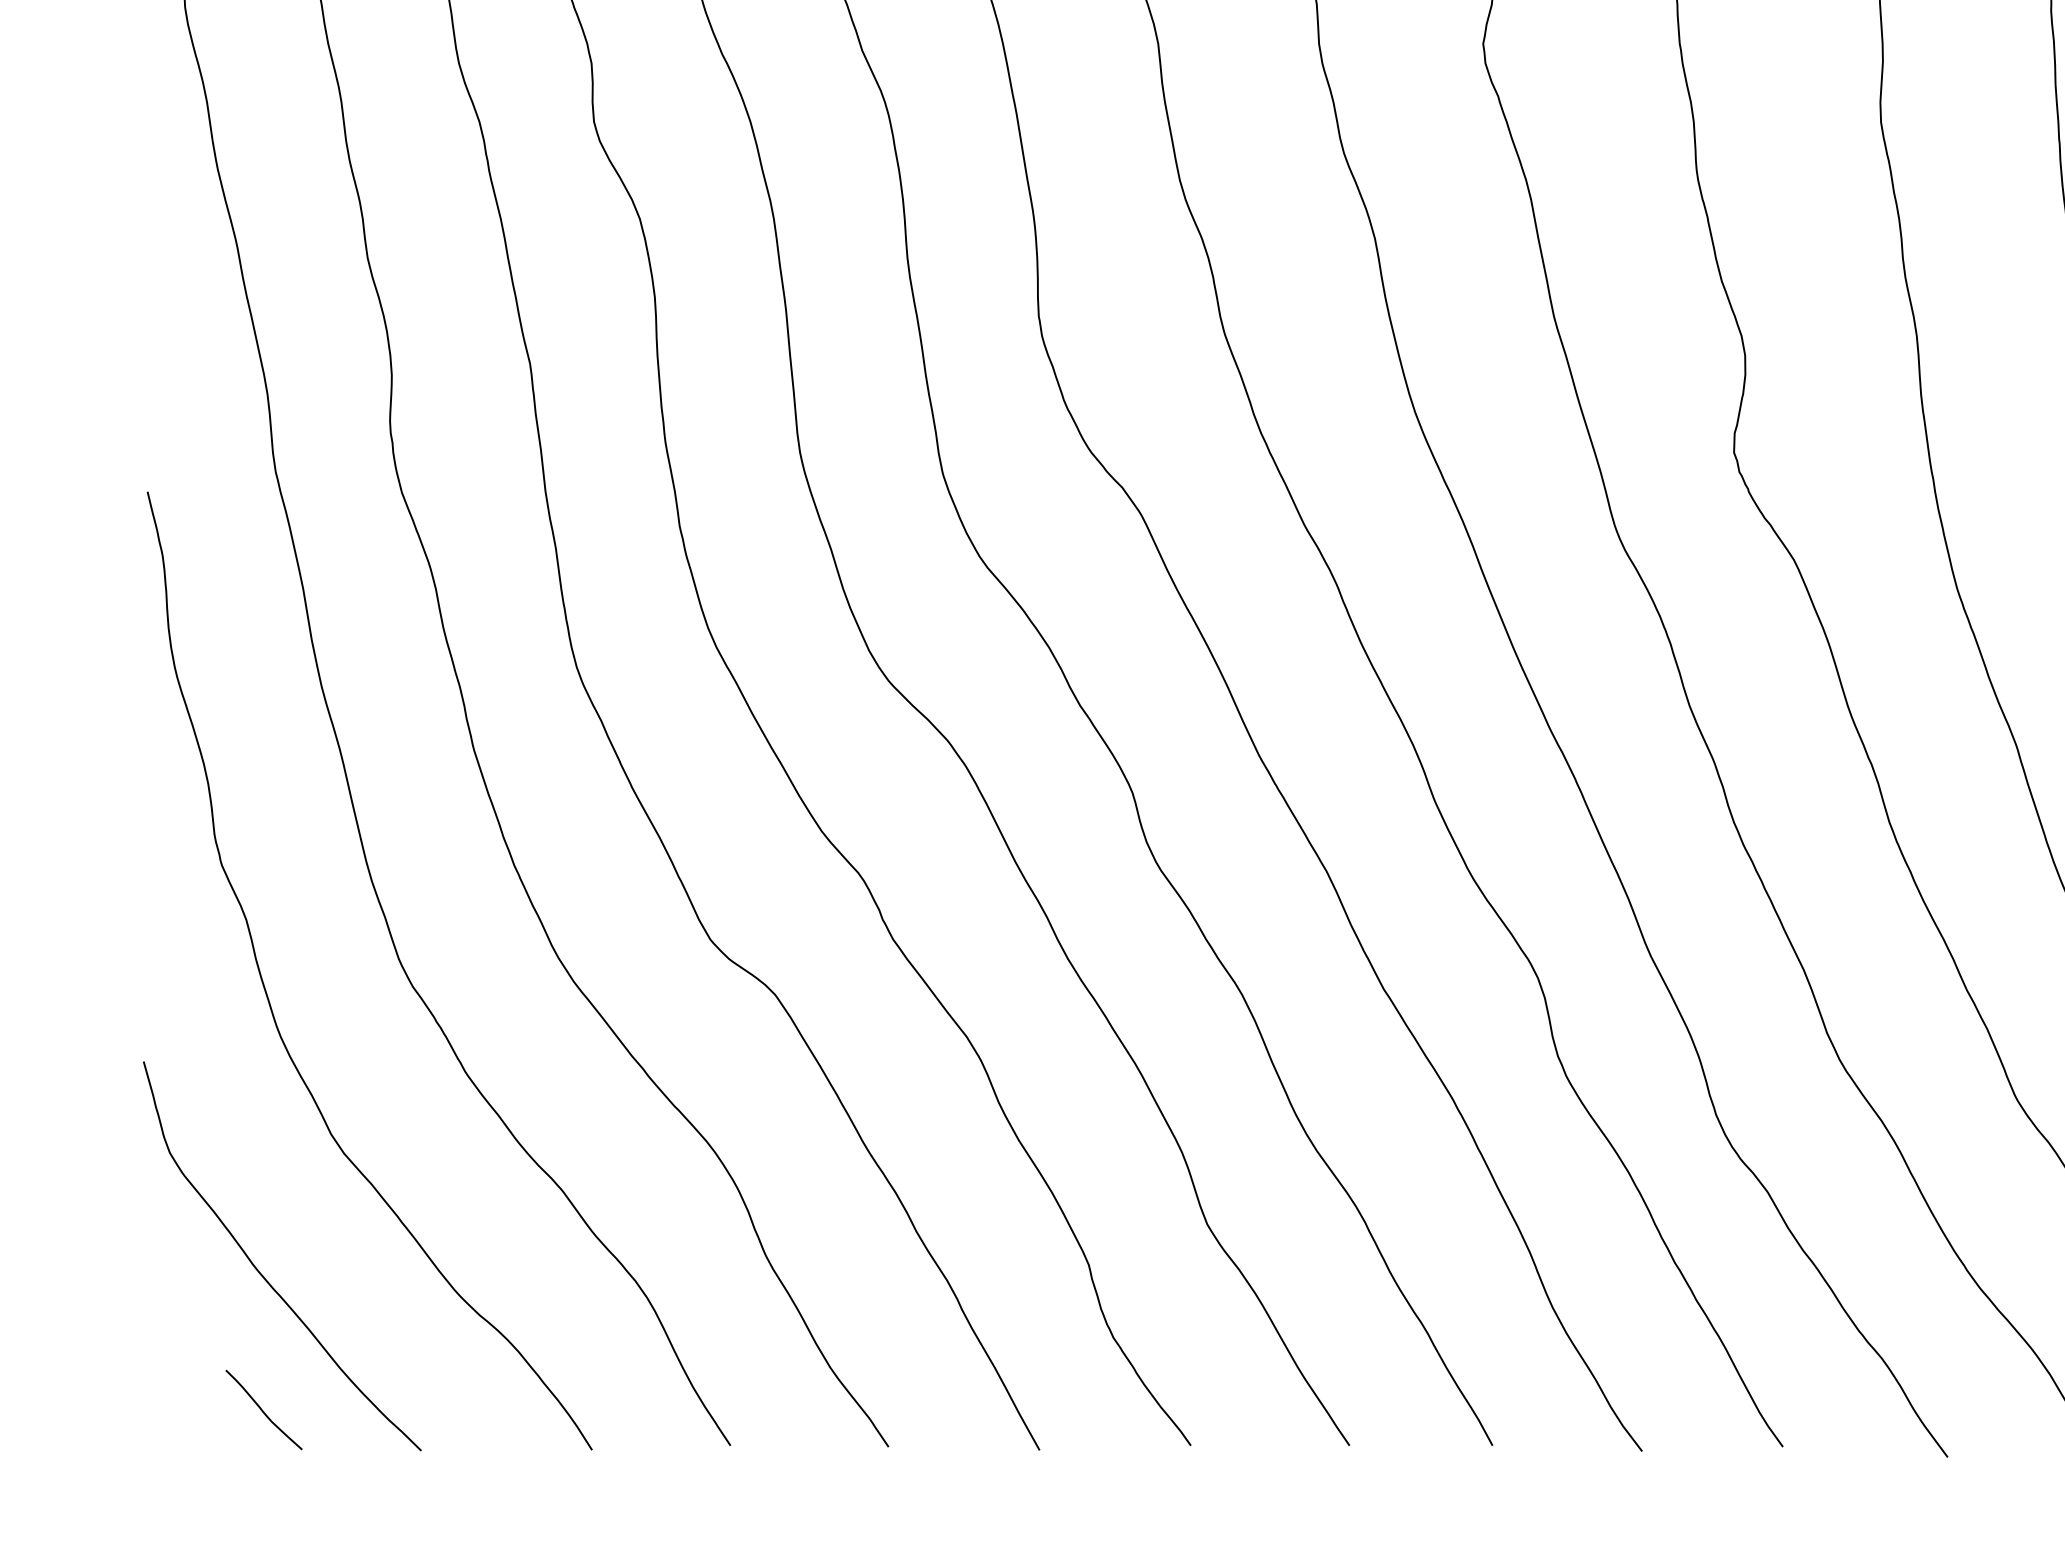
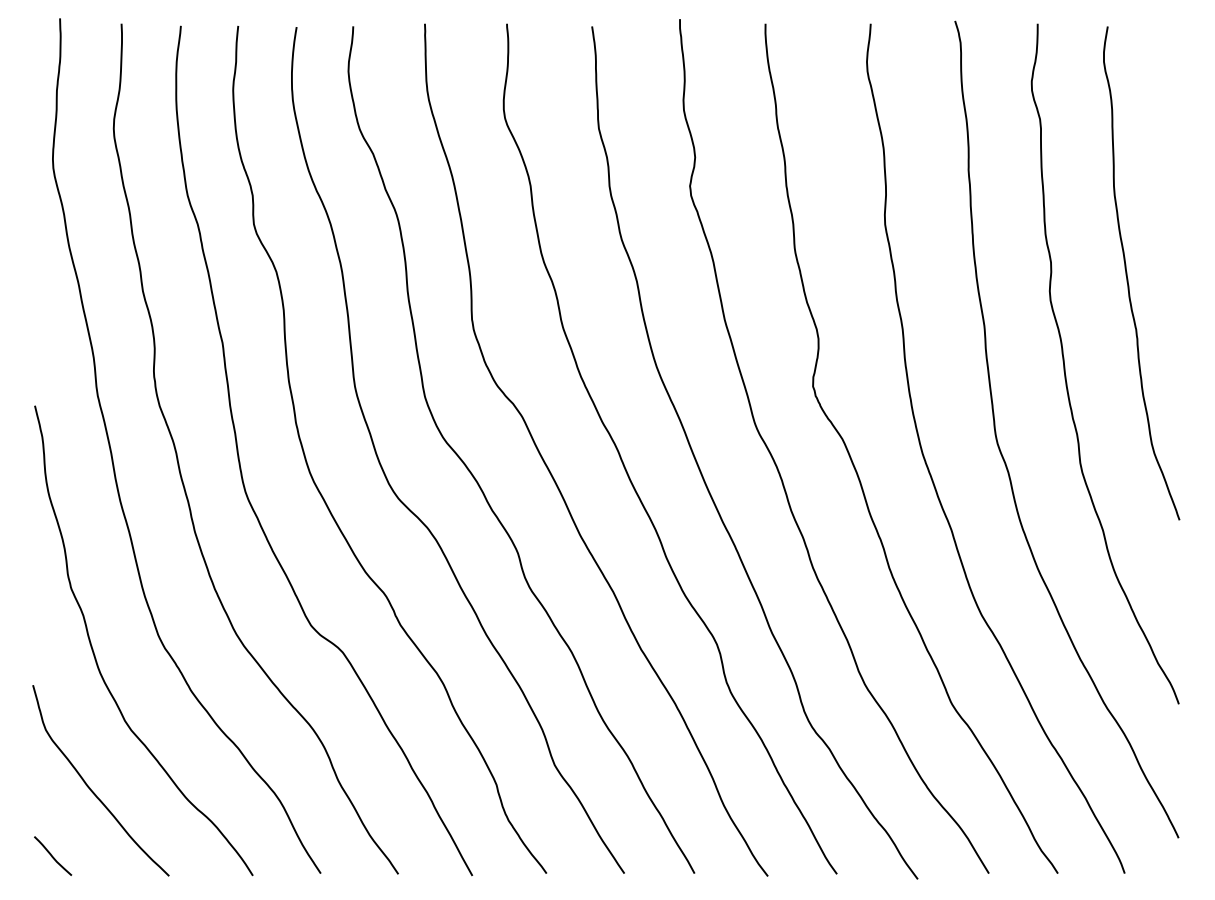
curve: (262, 1408) -> (52, 855), moved

